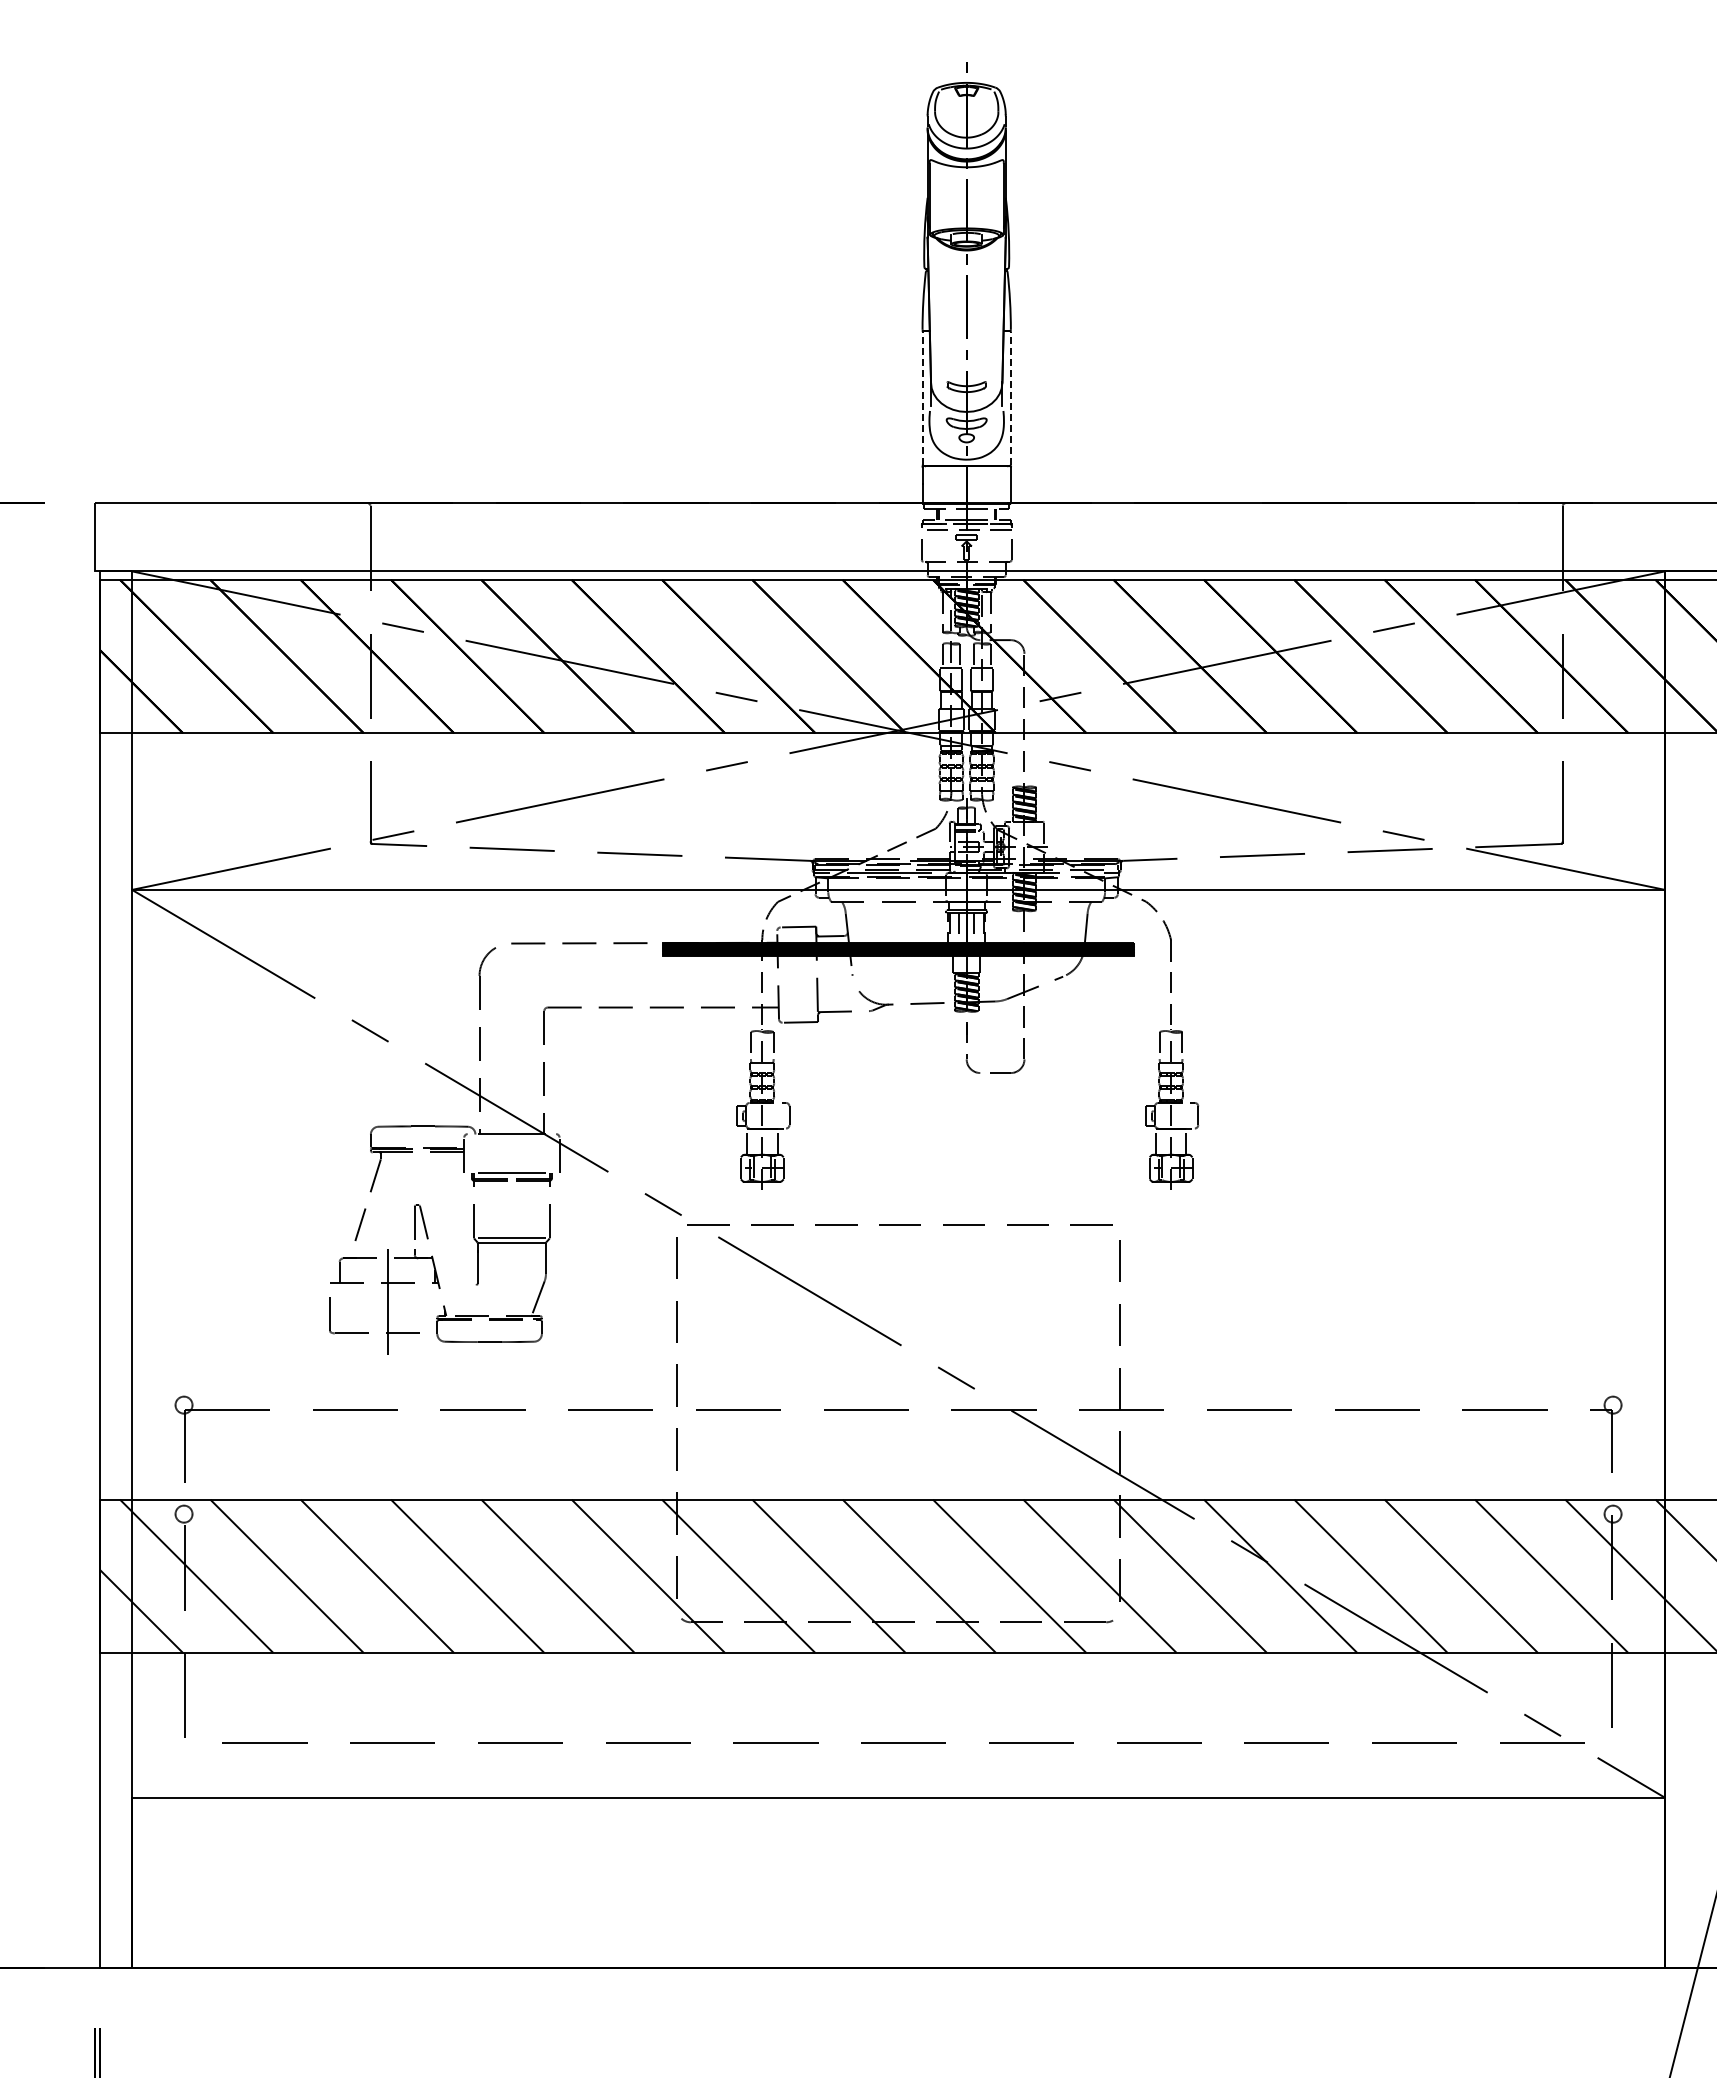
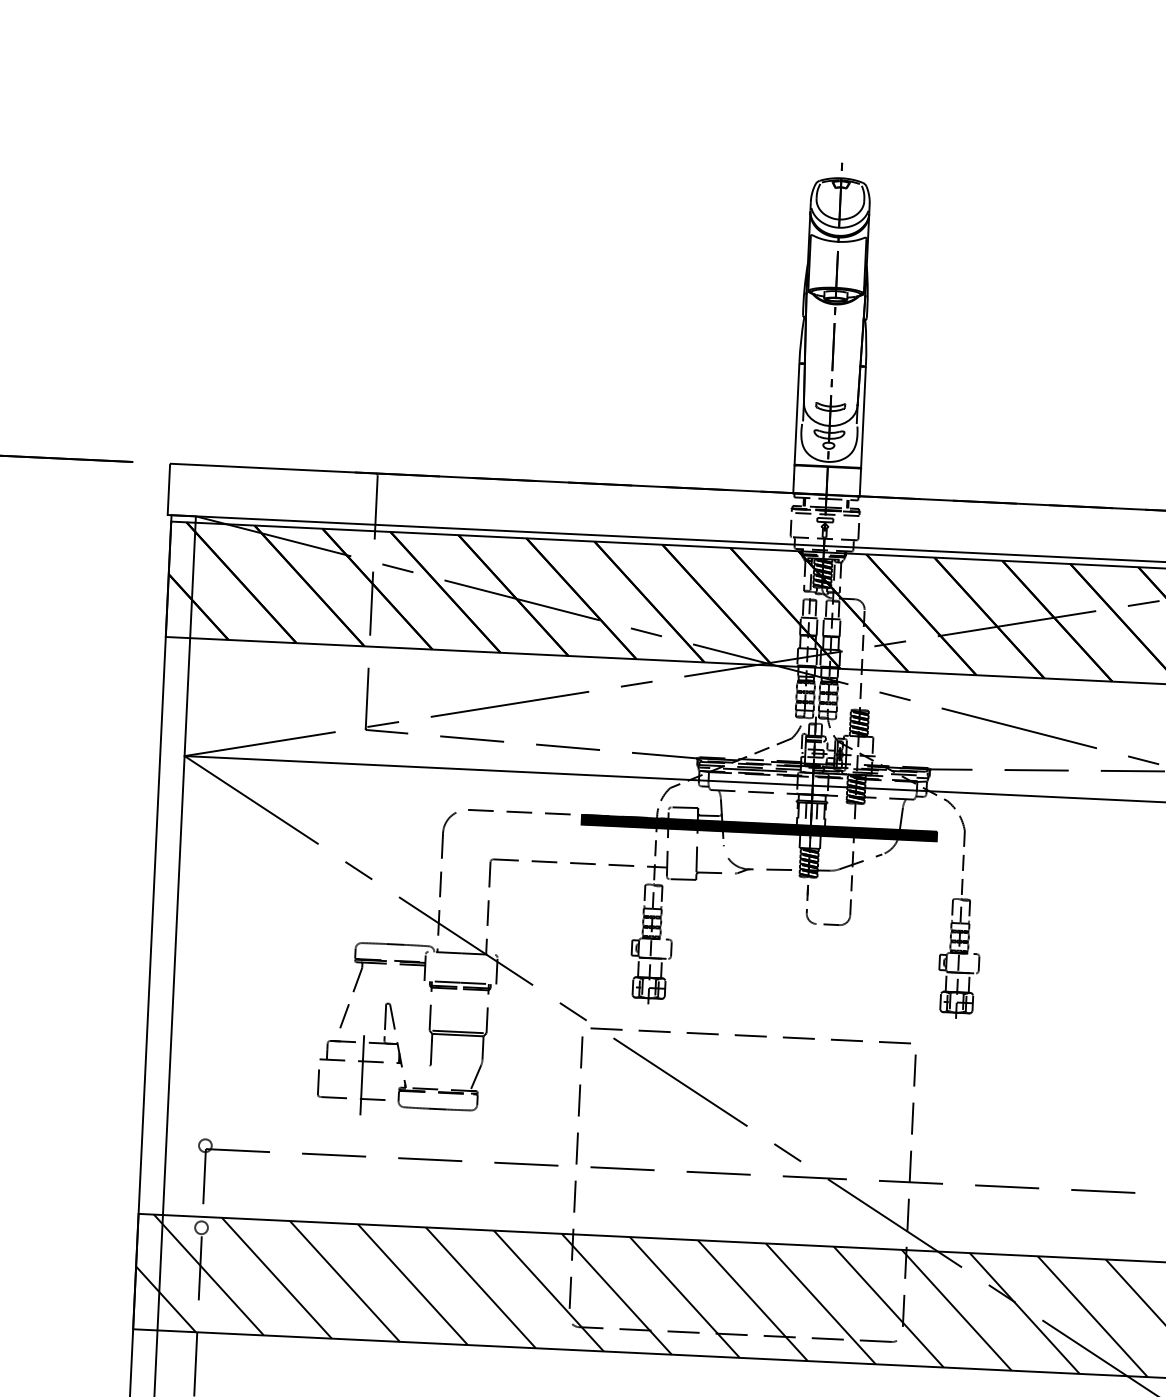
line: (922, 397) -> (796, 413), dashed -> solid
line: (1010, 397) -> (863, 416), dashed -> solid

